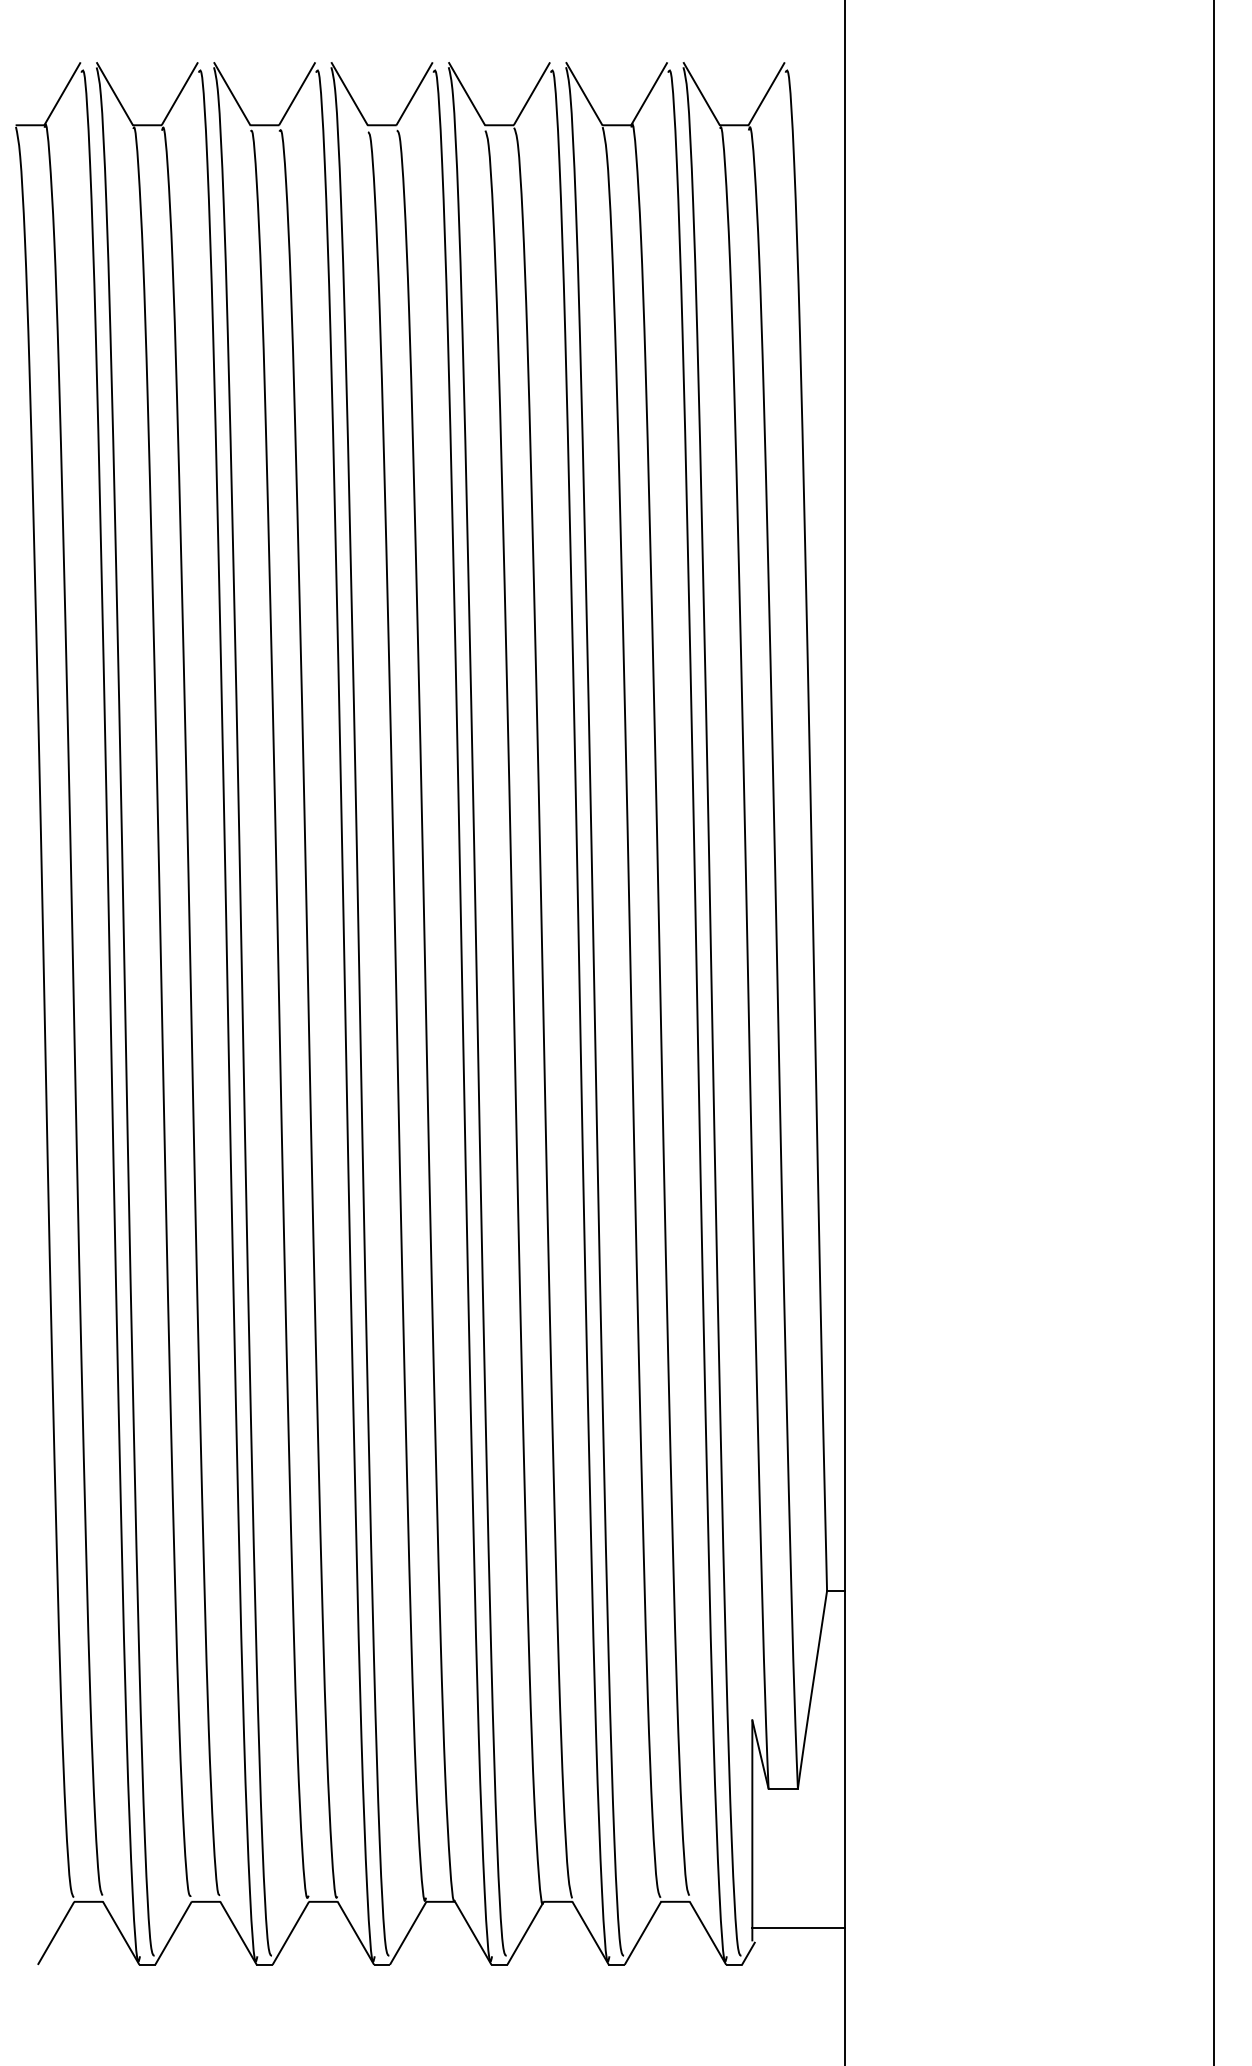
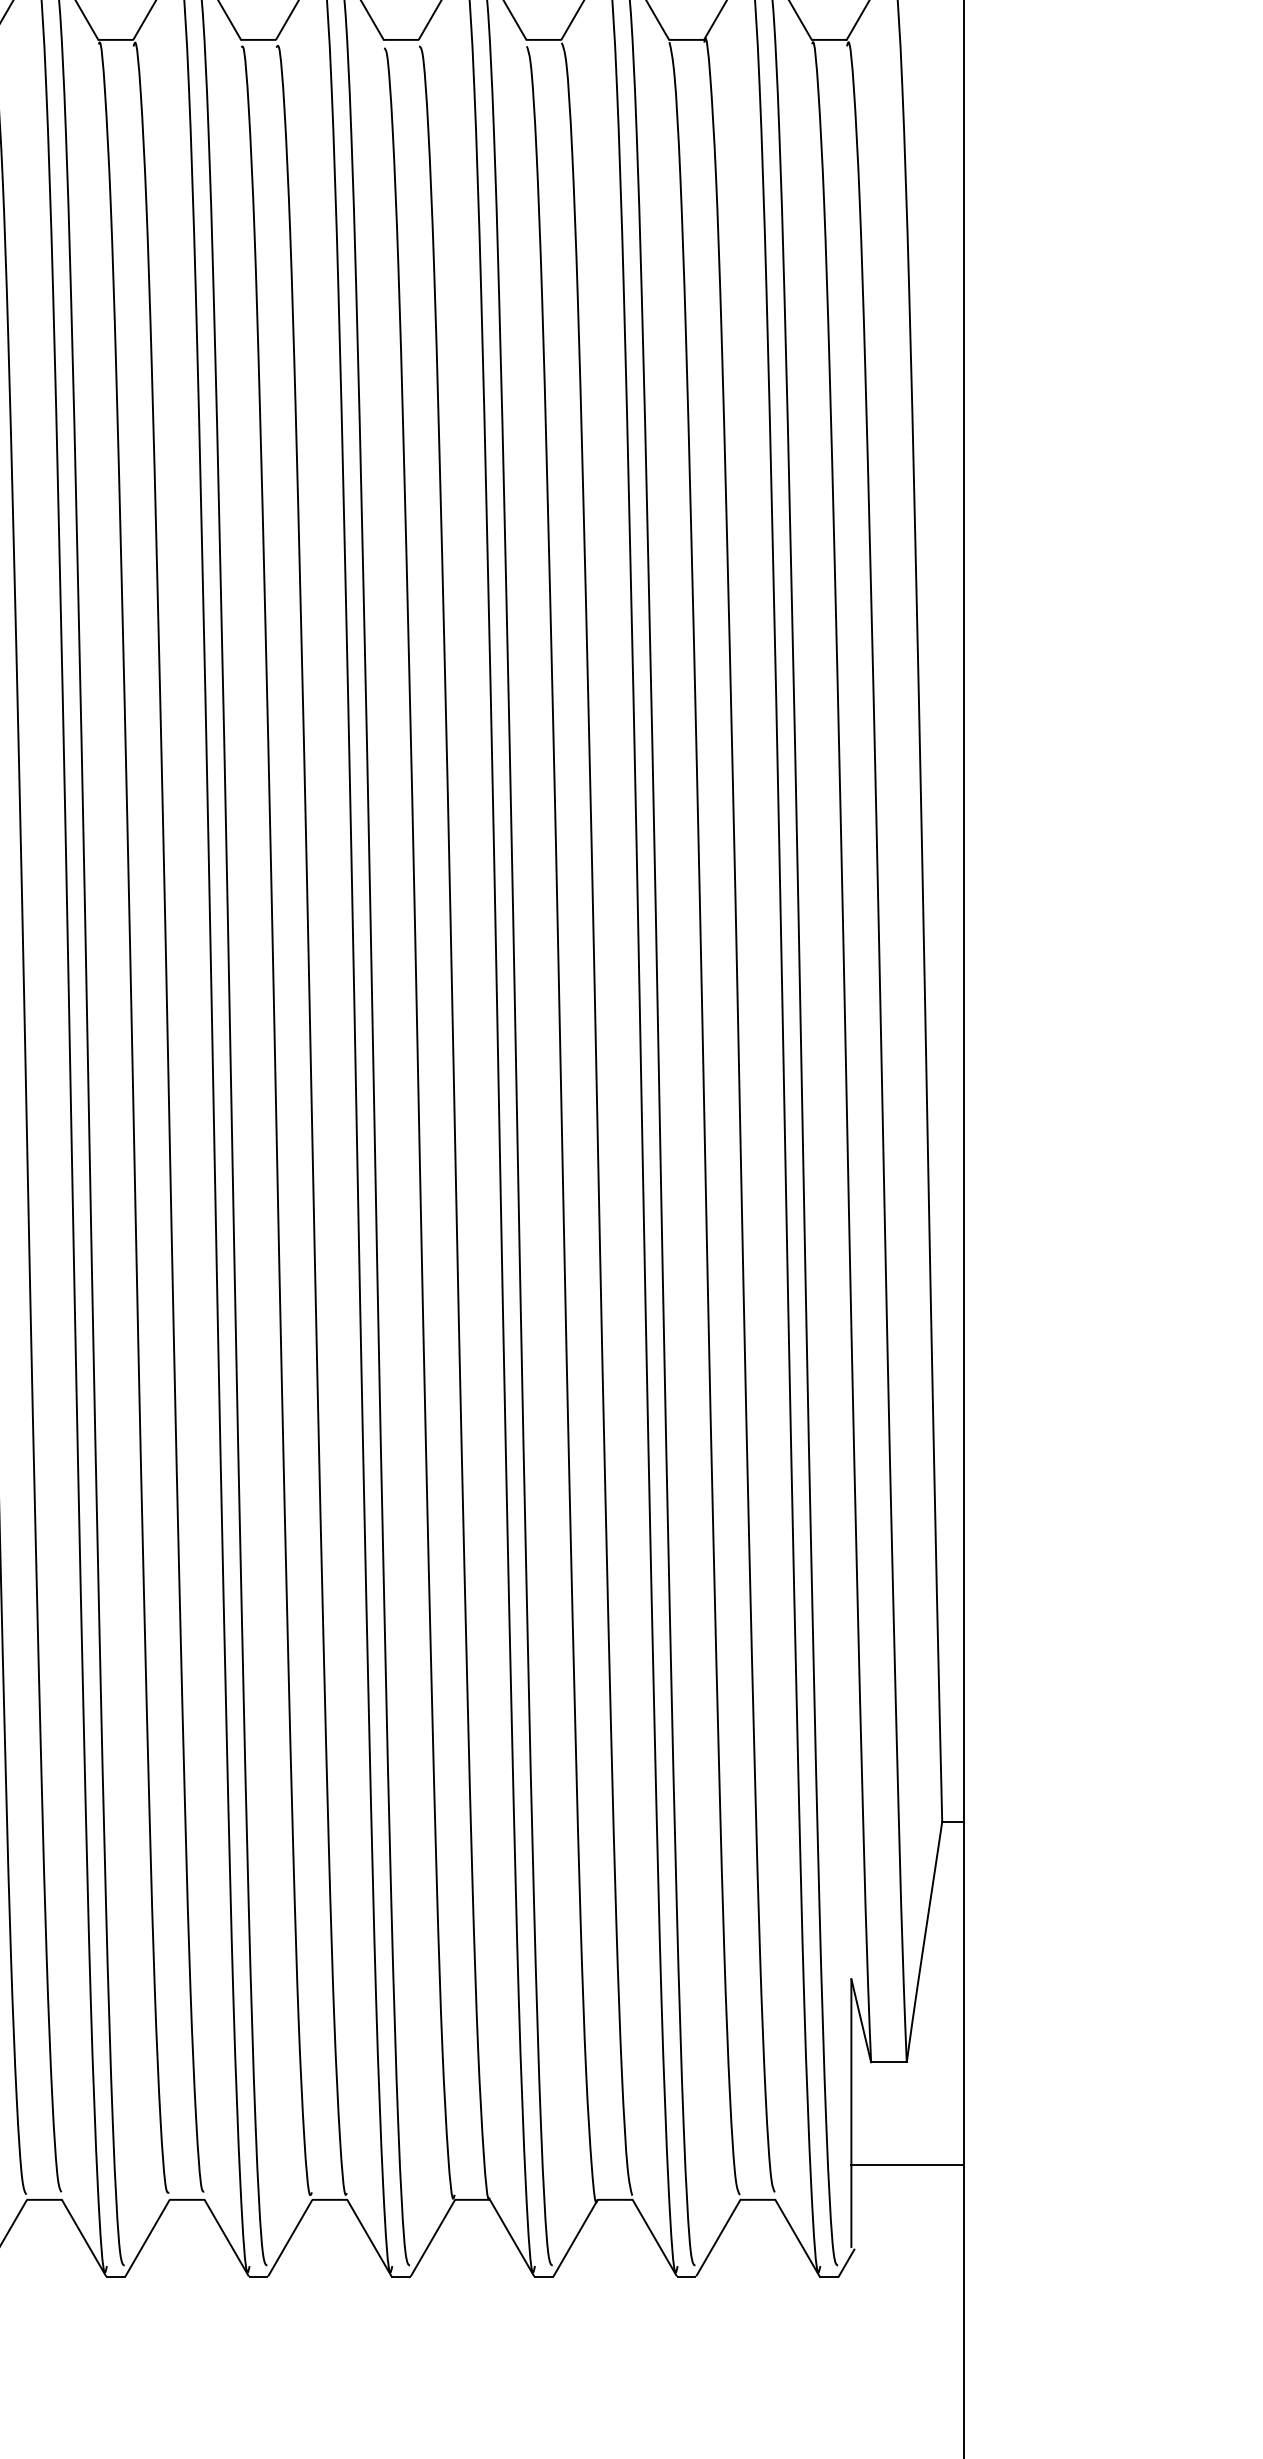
line: (798, 1928) -> (907, 2165), moved

